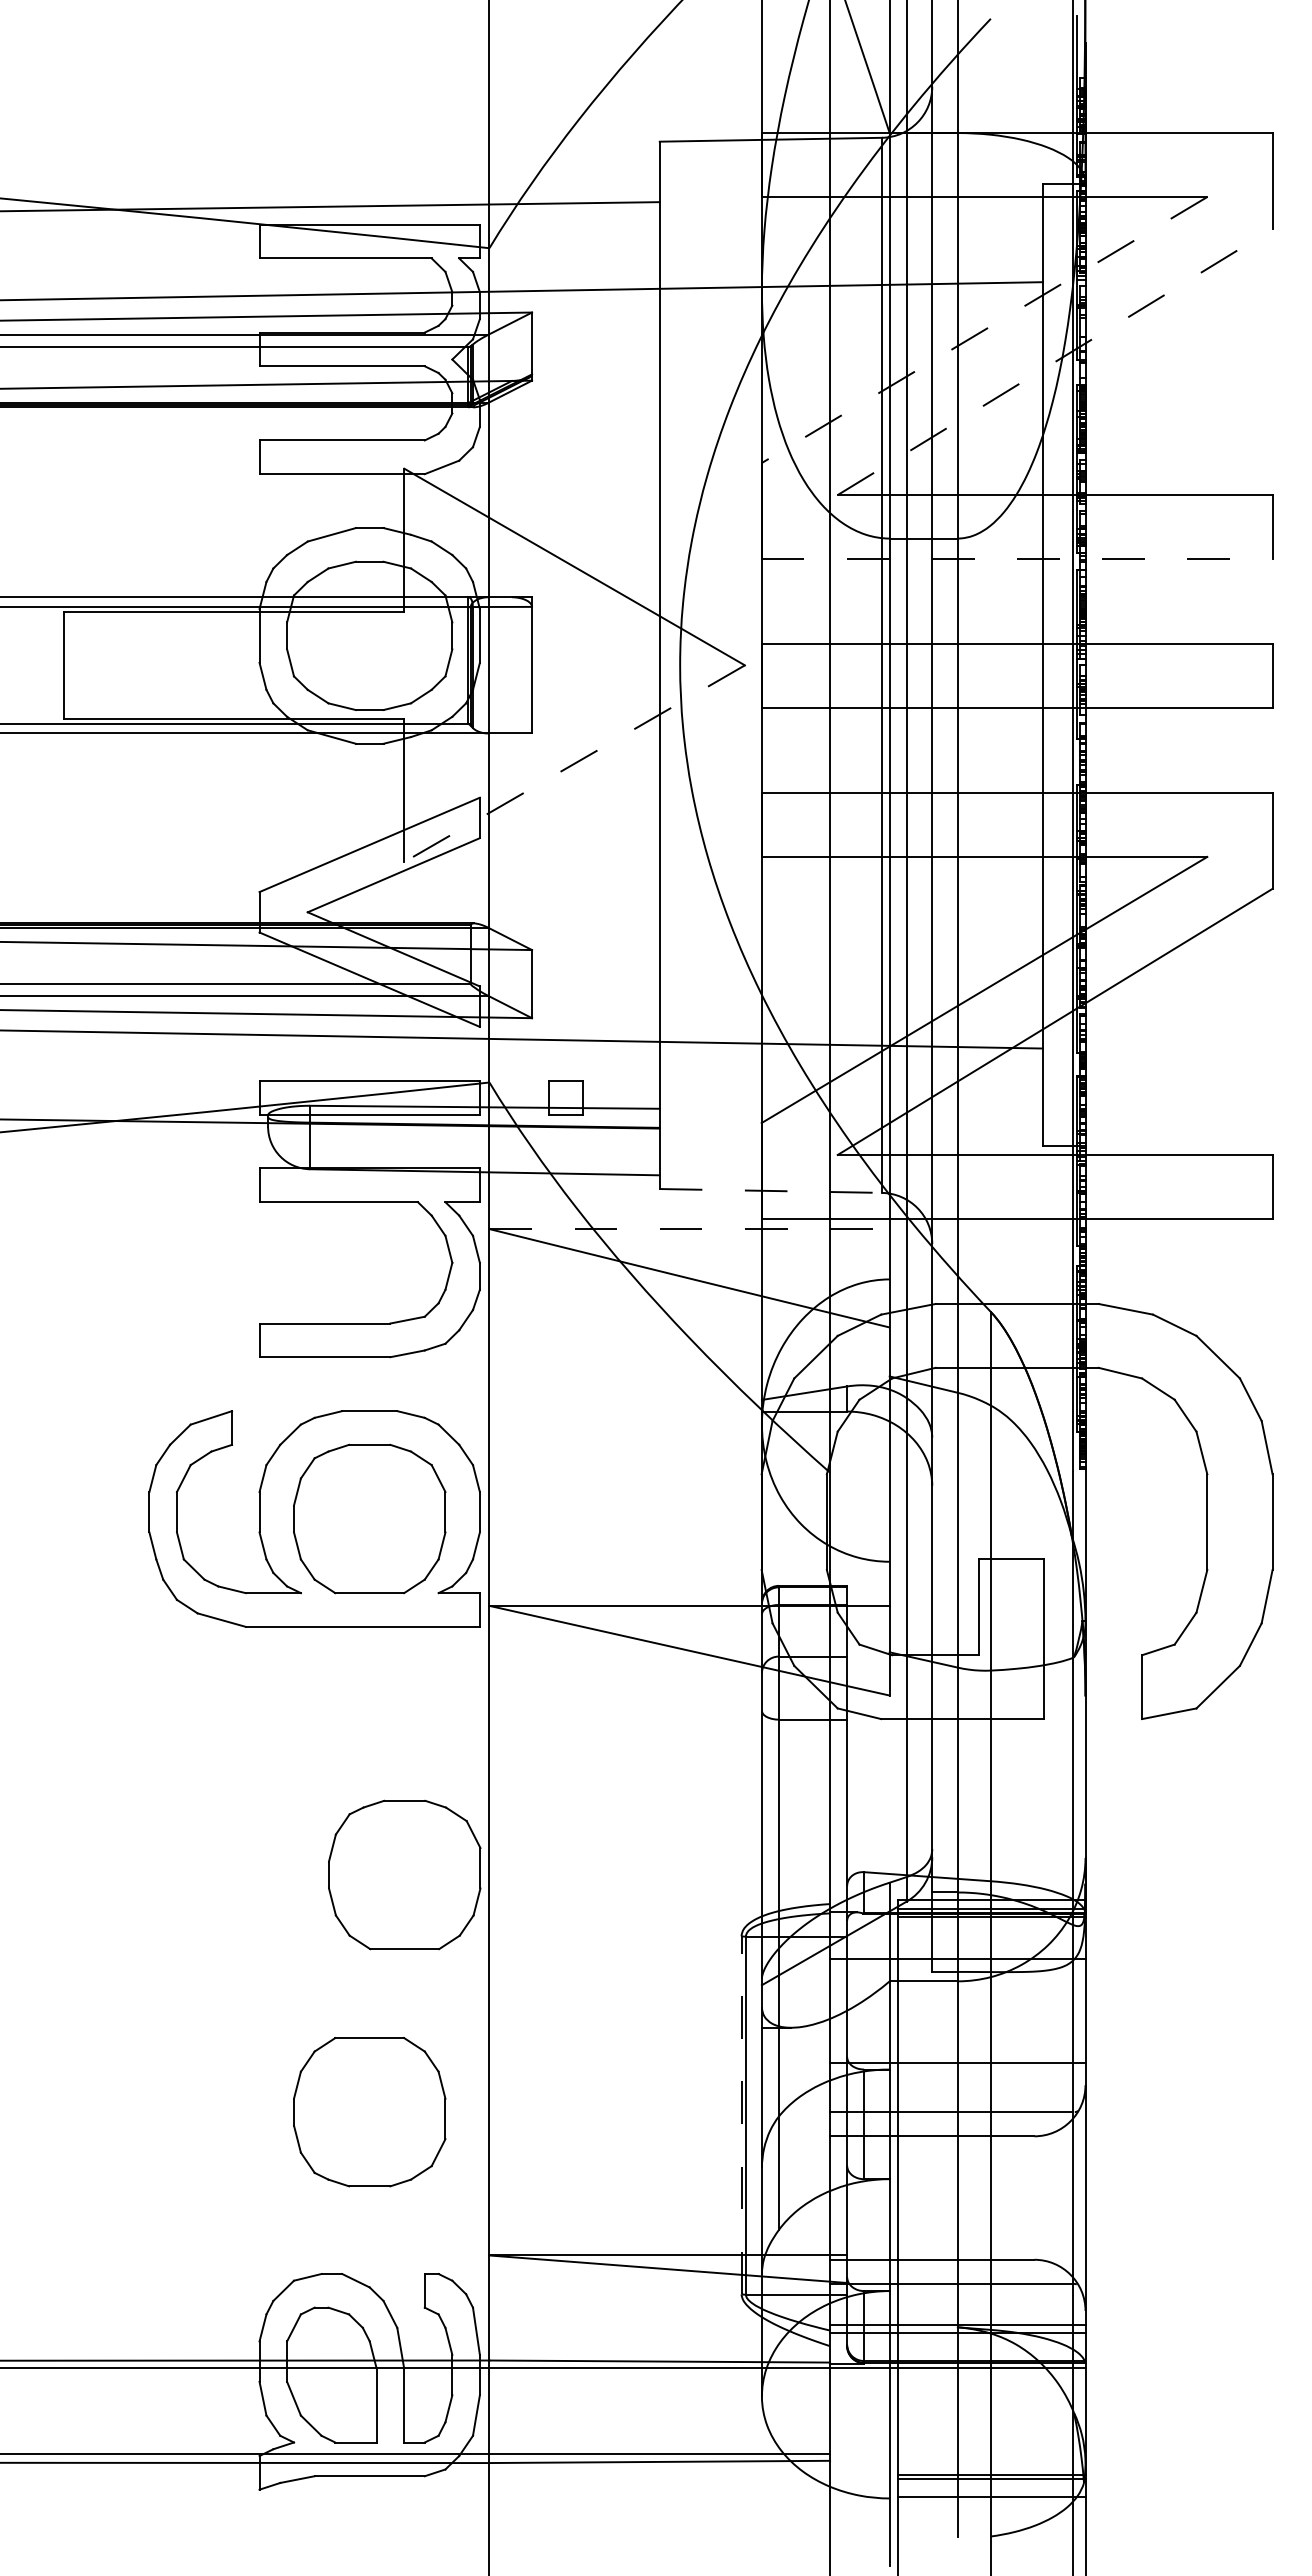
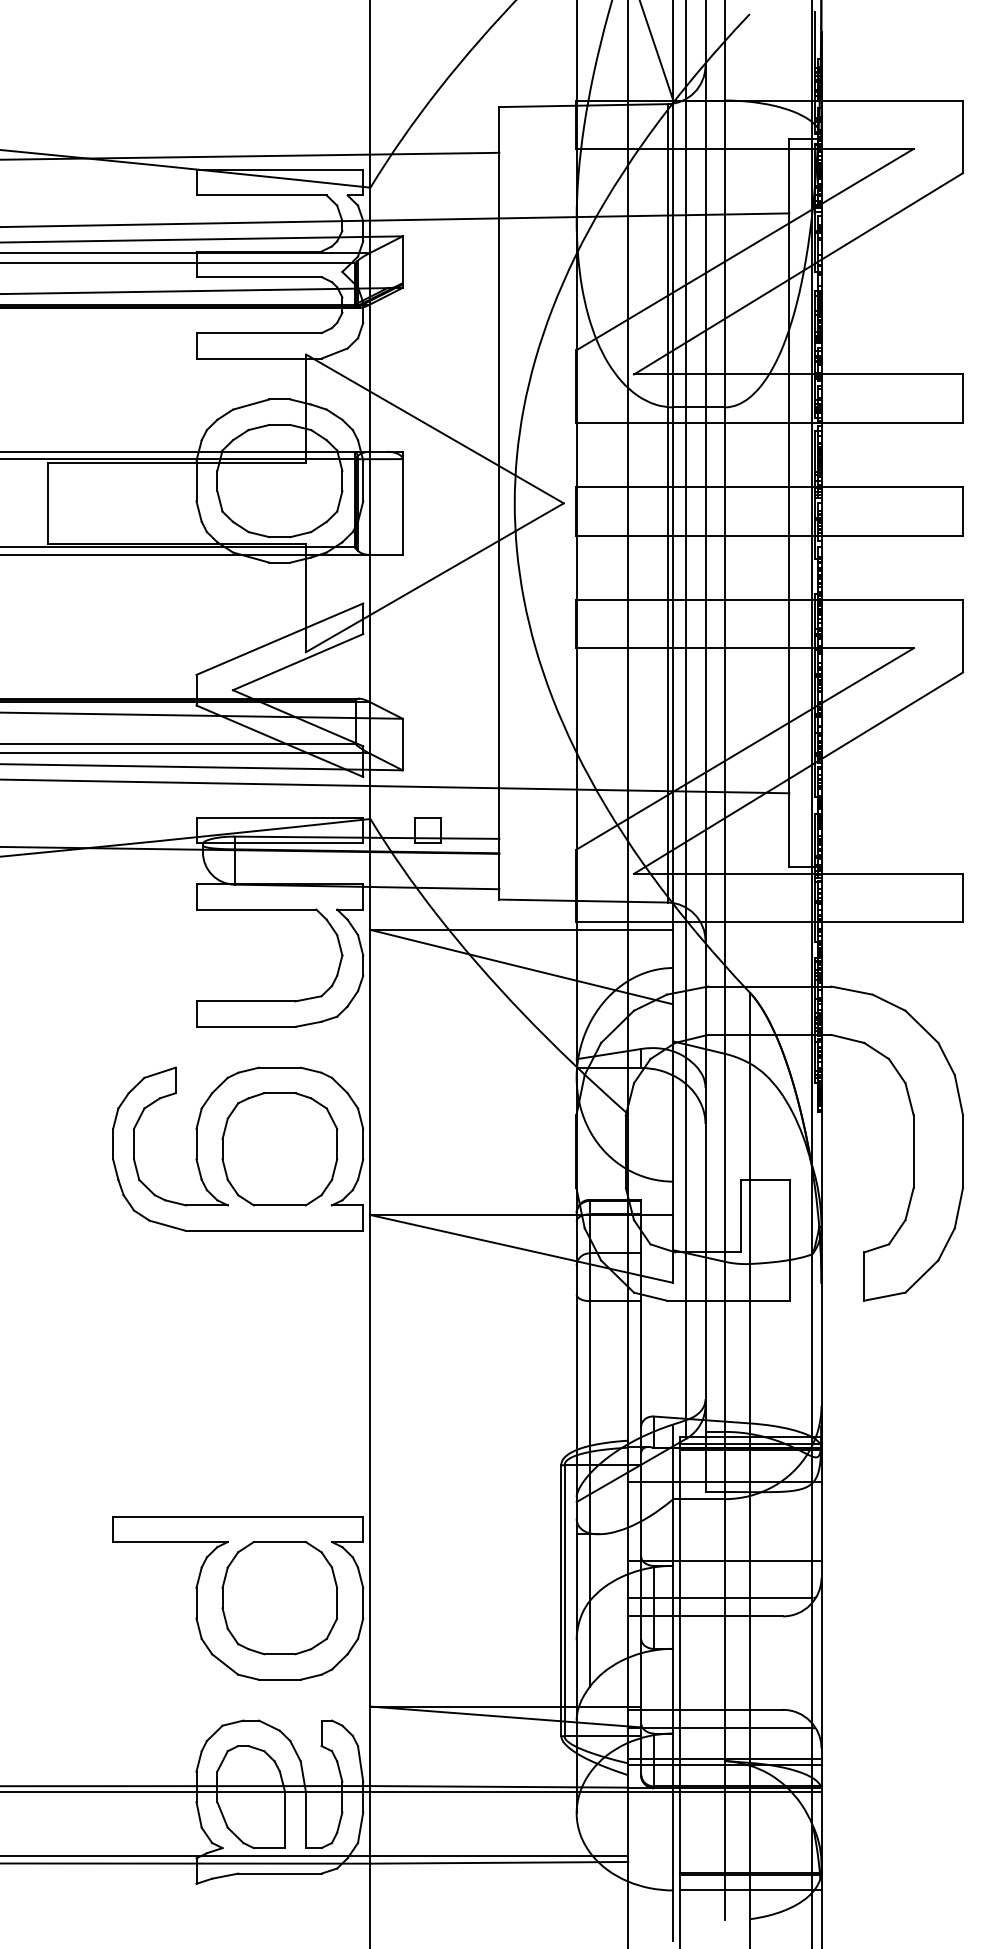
line: (984, 330) -> (745, 249), dashed -> solid
line: (1055, 362) -> (798, 274), dashed -> solid
line: (1017, 558) -> (770, 422), dashed -> solid
line: (574, 763) -> (434, 577), dashed -> solid
line: (771, 1190) -> (583, 900), dashed -> solid
line: (690, 1229) -> (522, 930), dashed -> solid
part: (404, 1874) -> (306, 1418), removed
part: (314, 2111) -> (238, 1597), added
line: (741, 2114) -> (561, 1599), dashed -> solid

